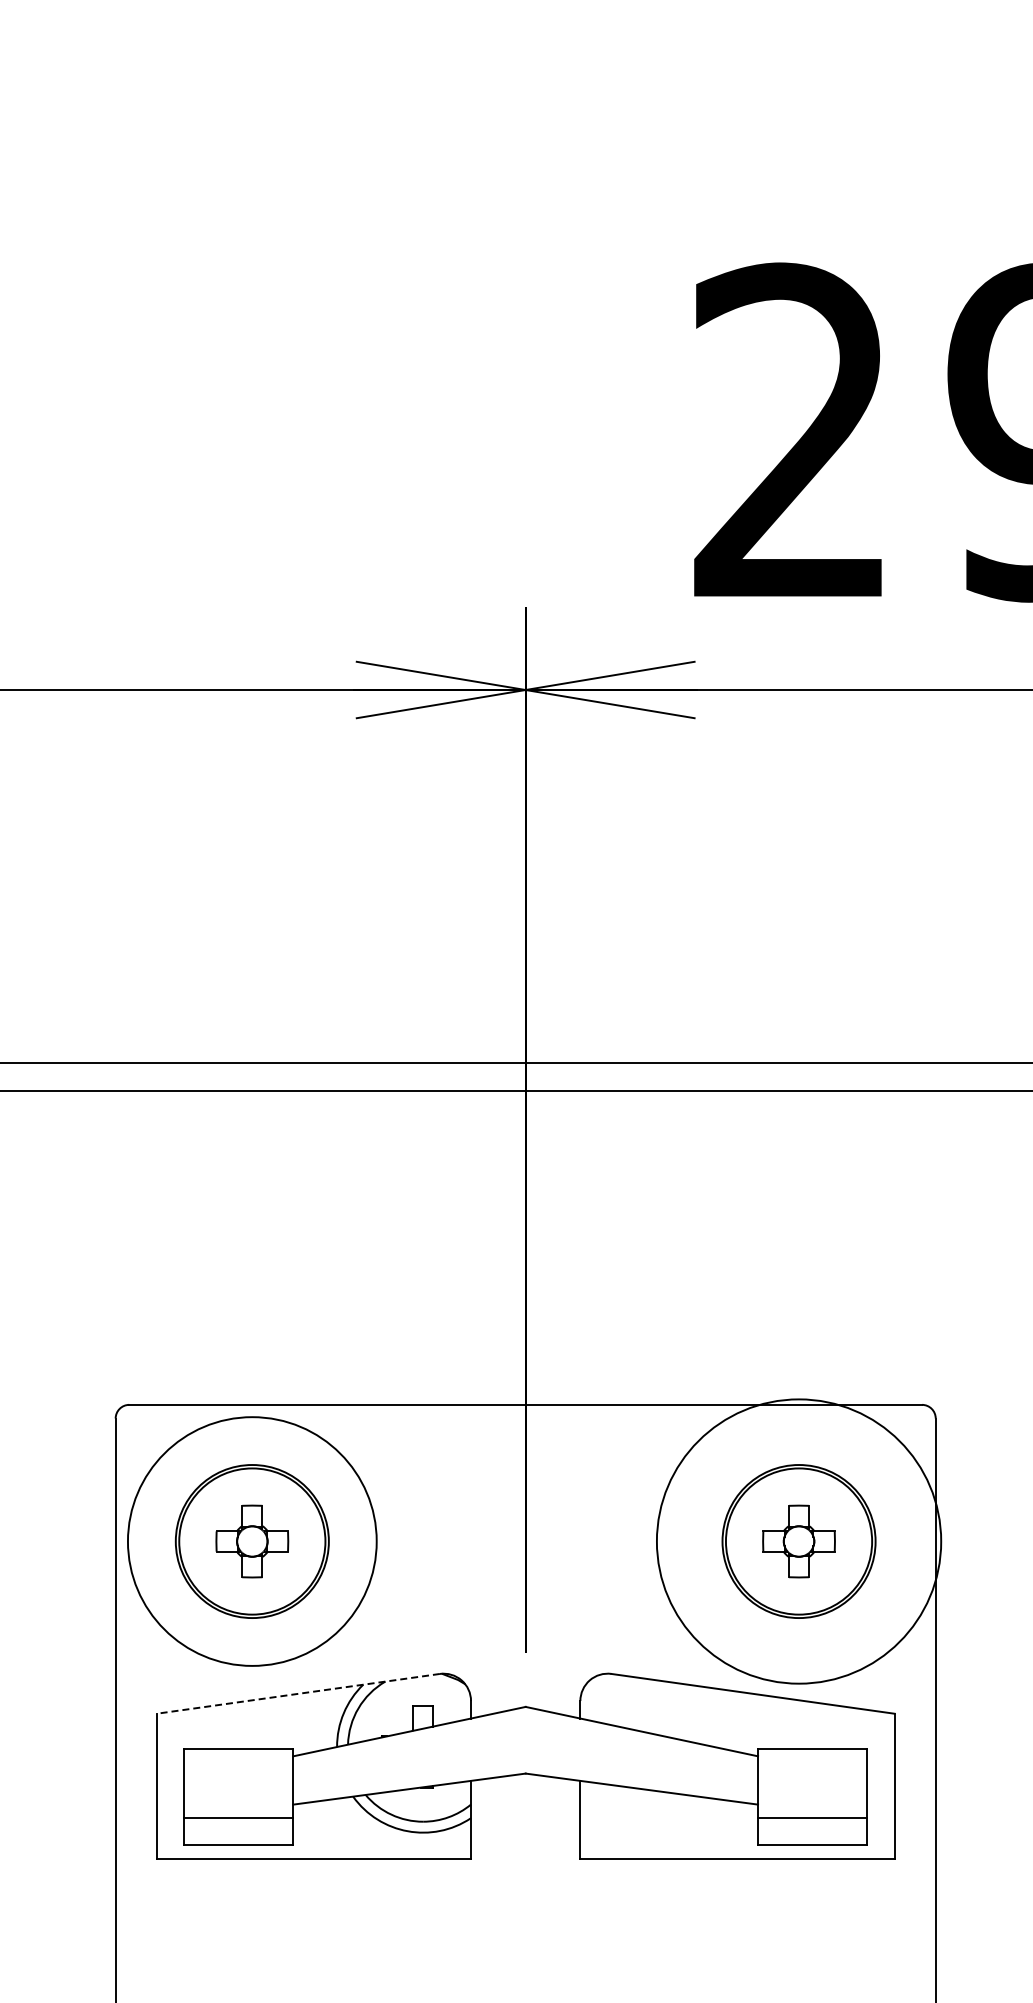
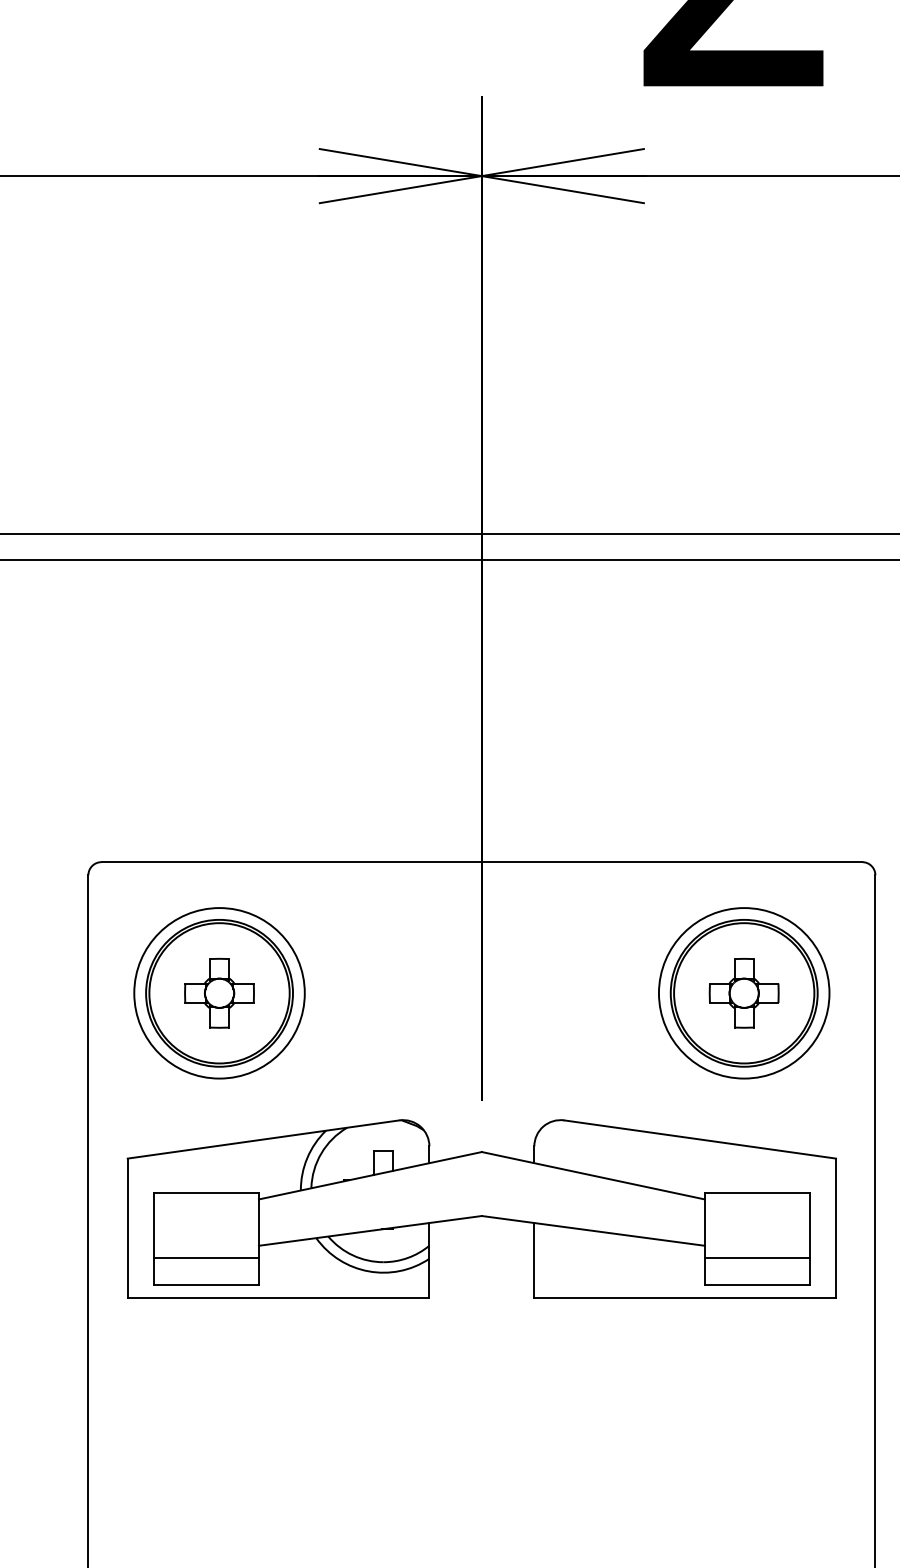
circle: (252, 1541) -> (219, 993), size x0.71
circle: (798, 1541) -> (743, 993), size x0.62
line: (298, 1693) -> (263, 1139), dashed -> solid

